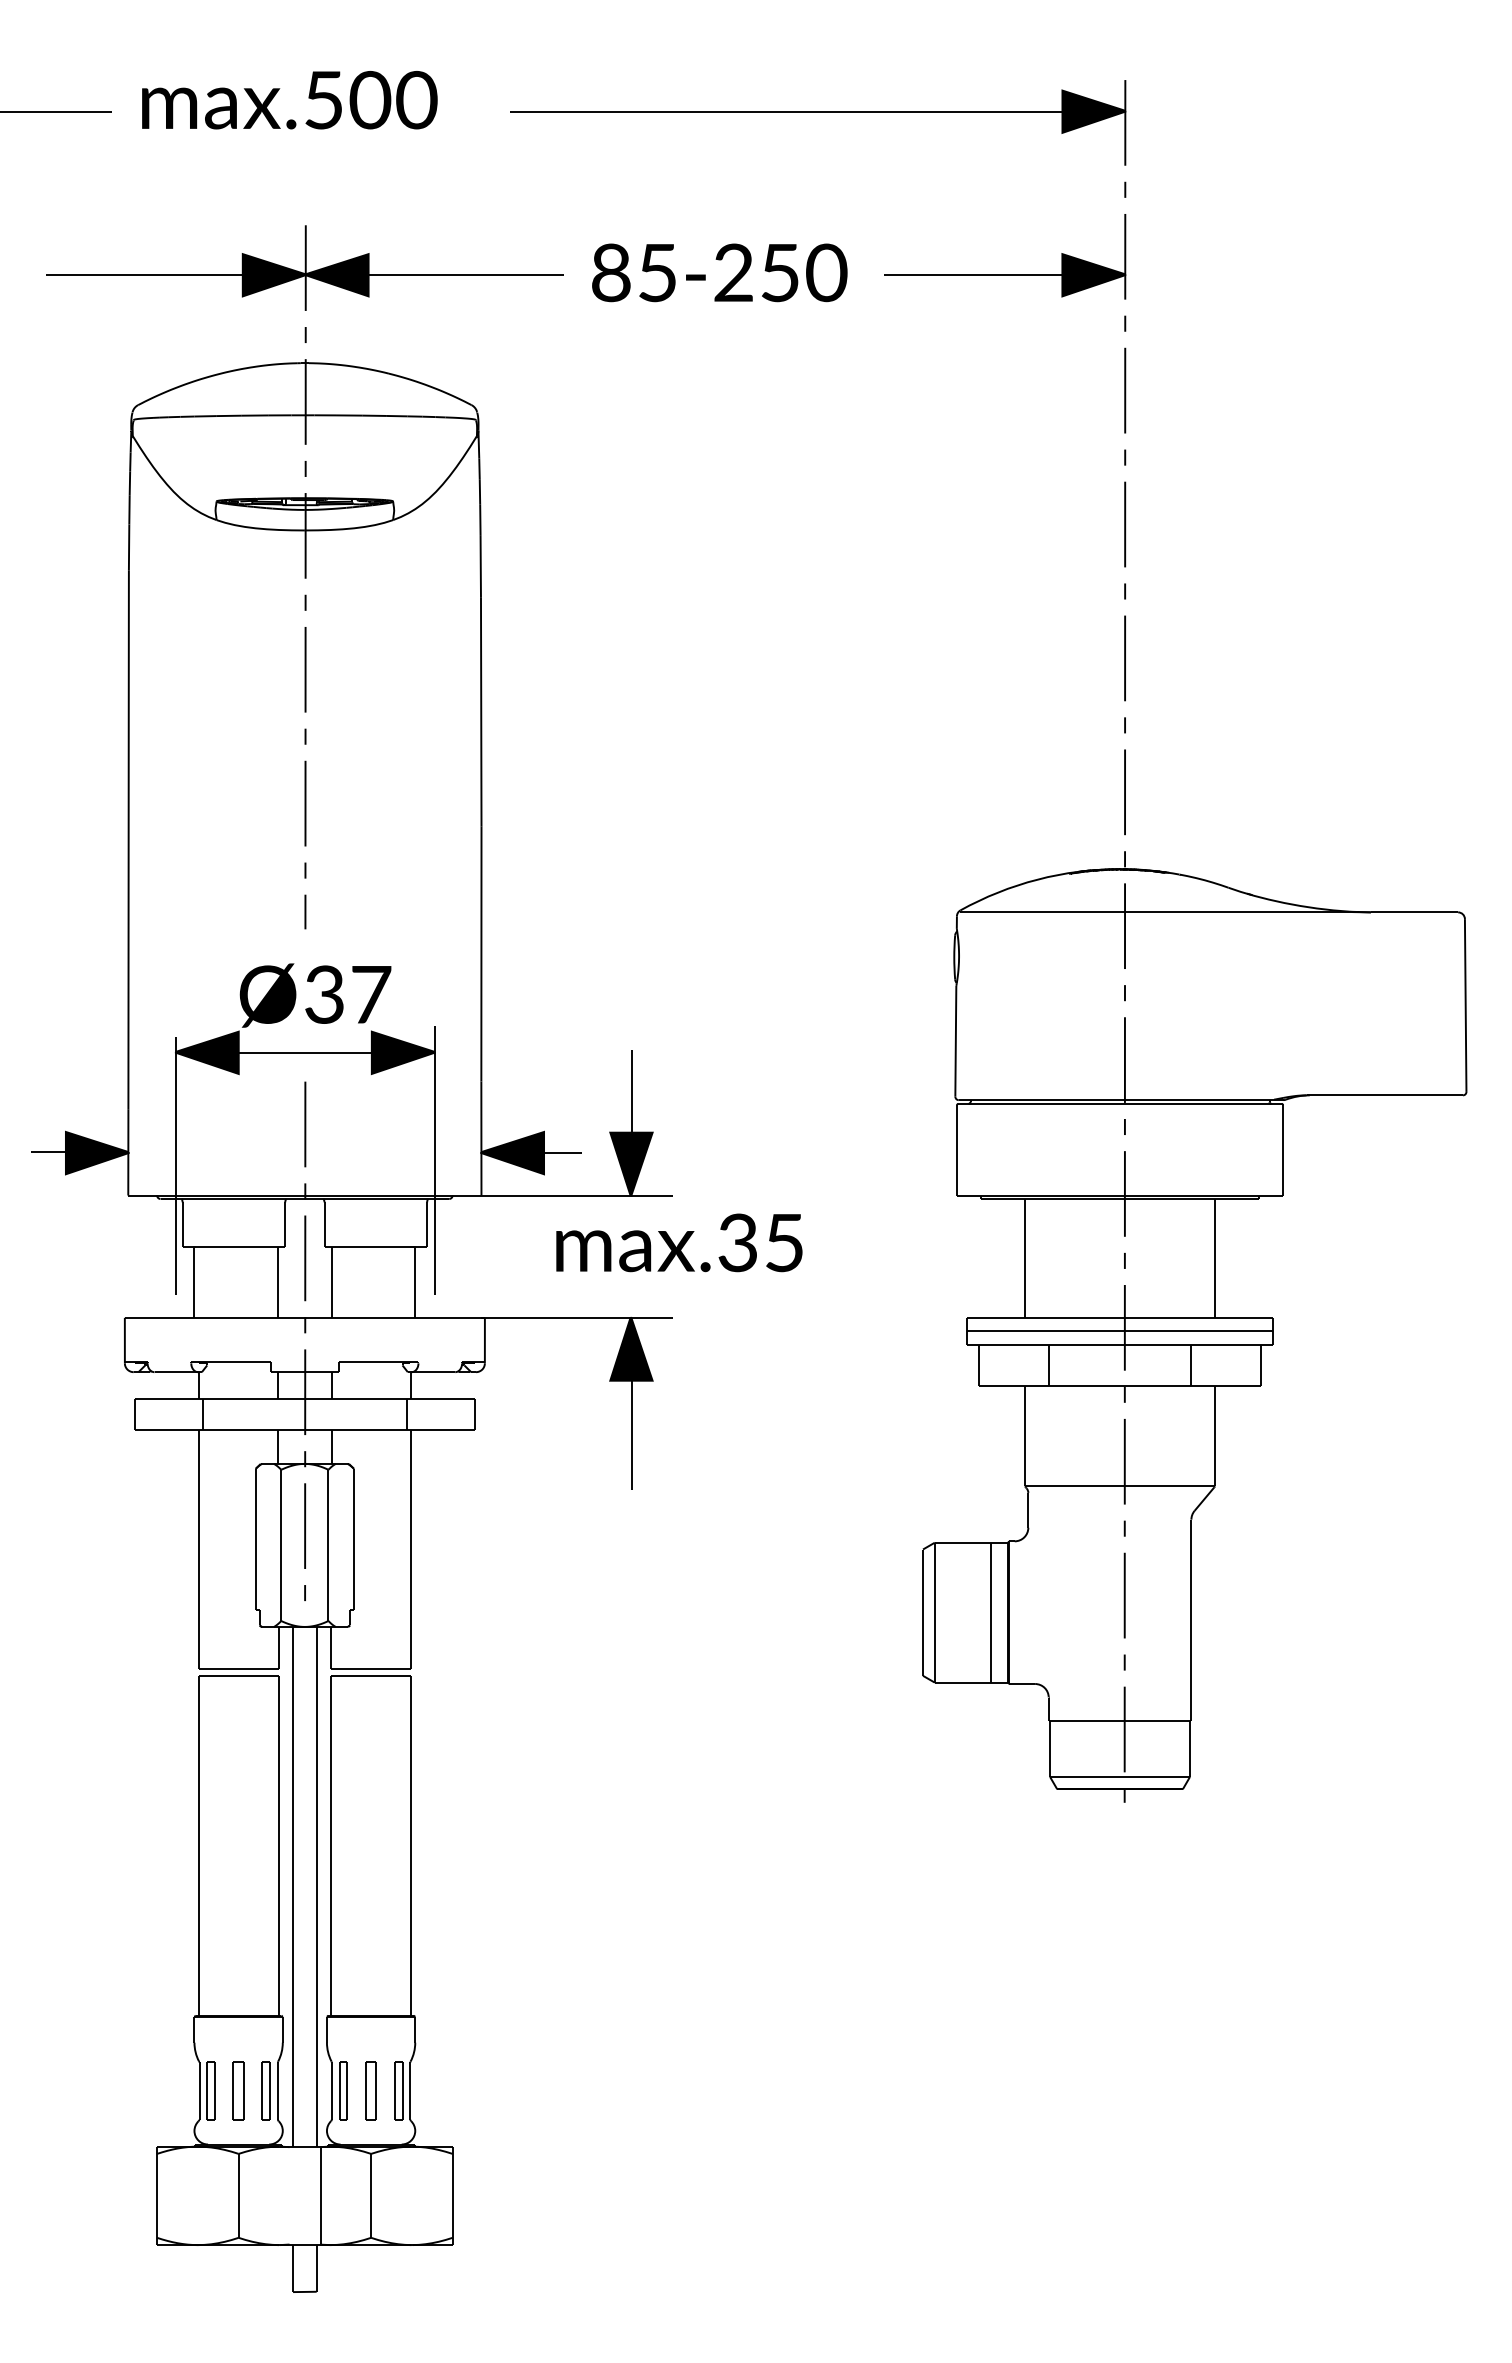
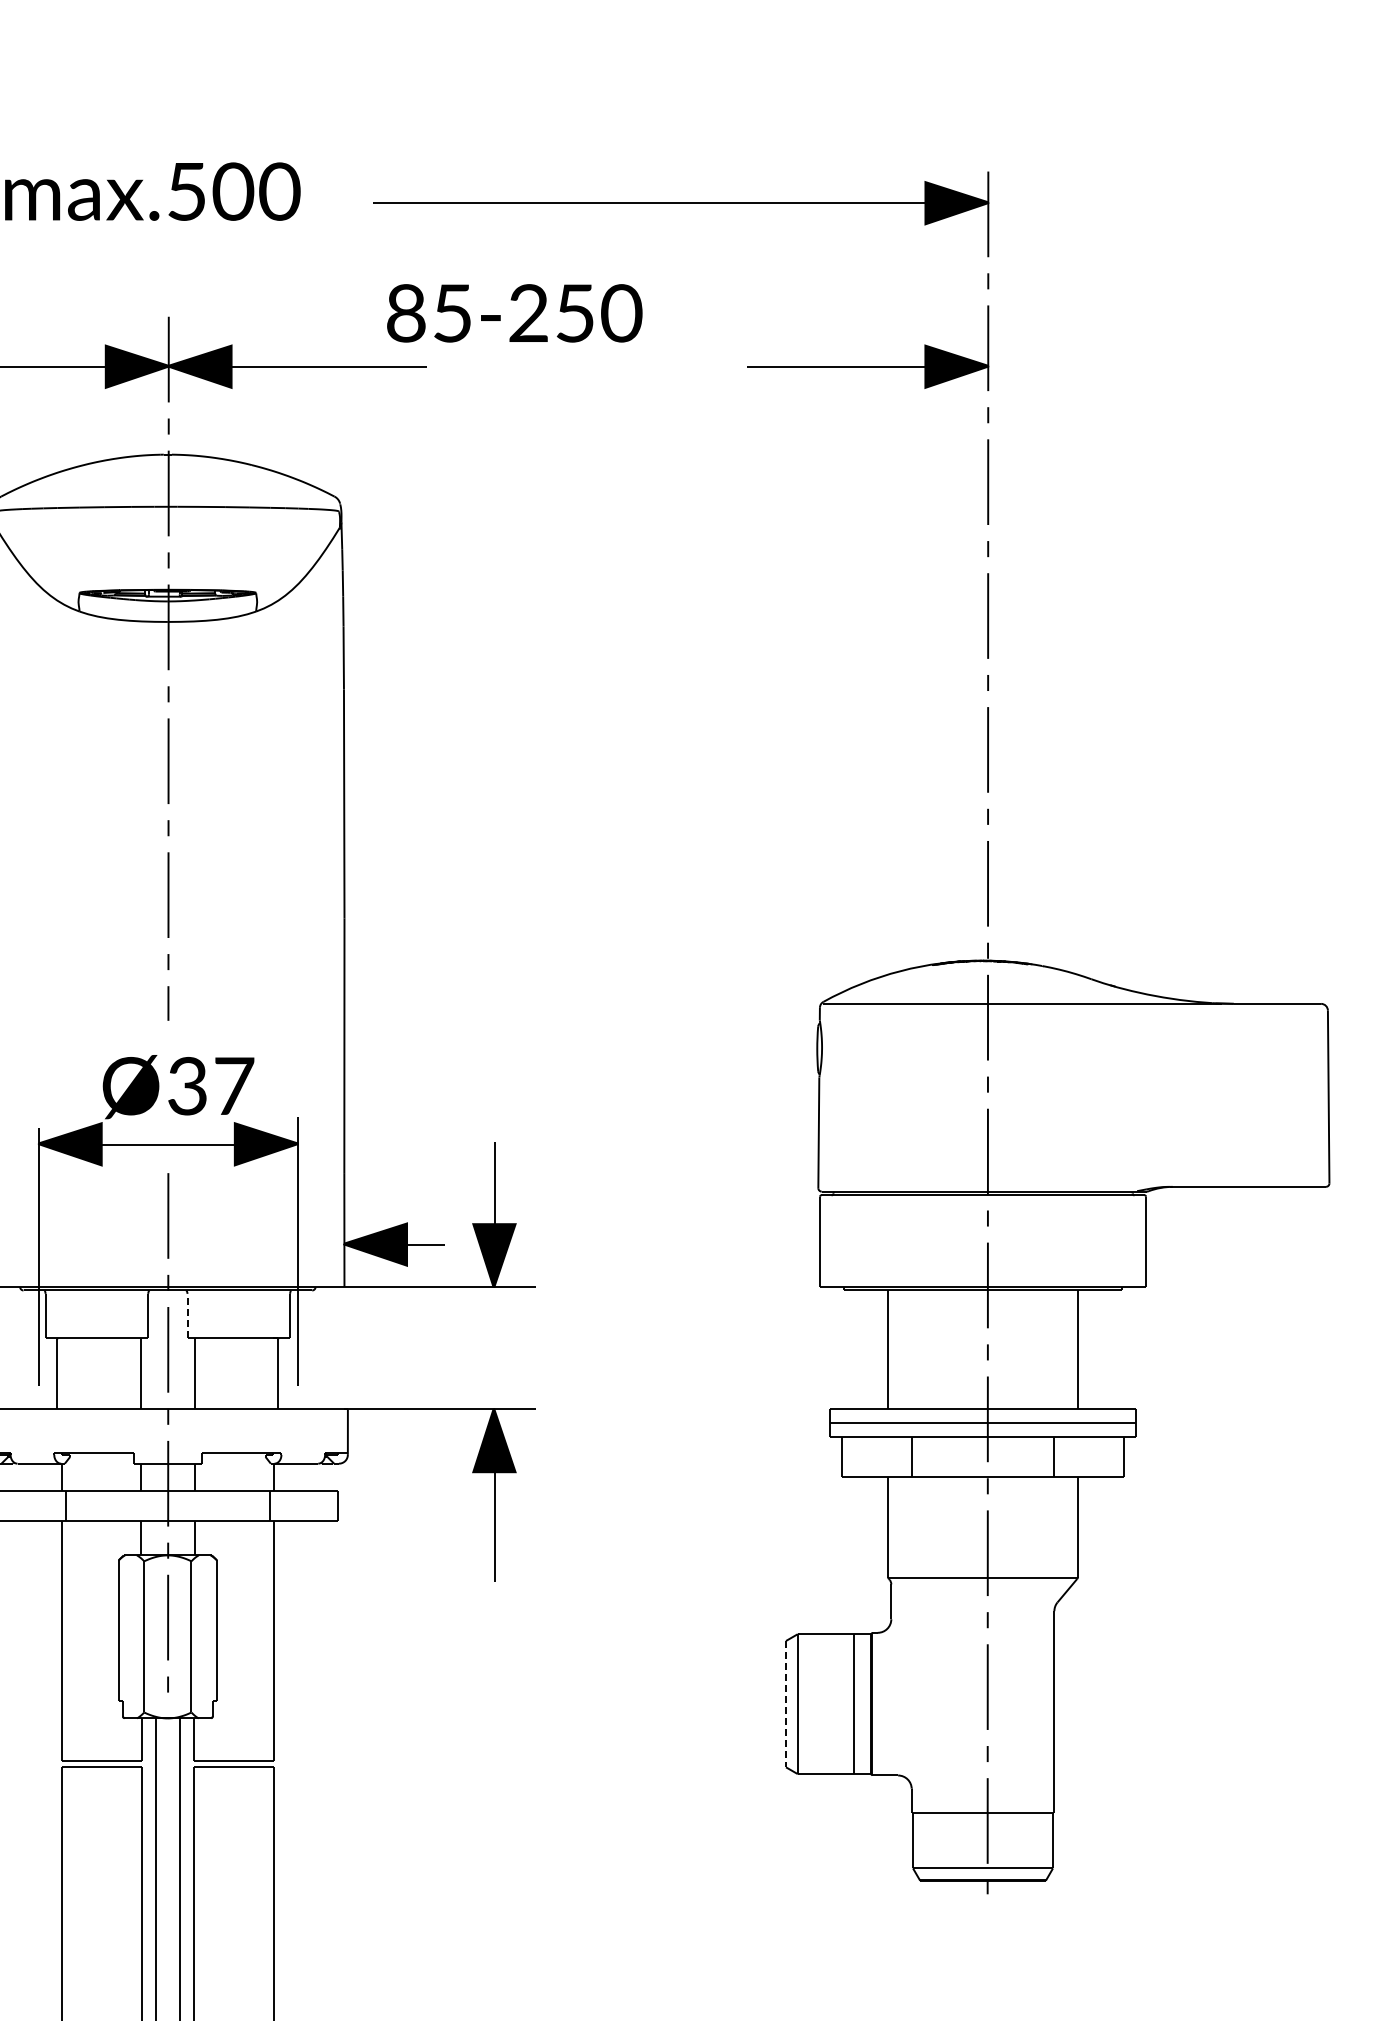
part: (719, 260) -> (514, 300), moved
line: (324, 1223) -> (187, 1314), solid -> dashed
part: (679, 1242) -> (542, 1333), removed
line: (923, 1613) -> (786, 1704), solid -> dashed

